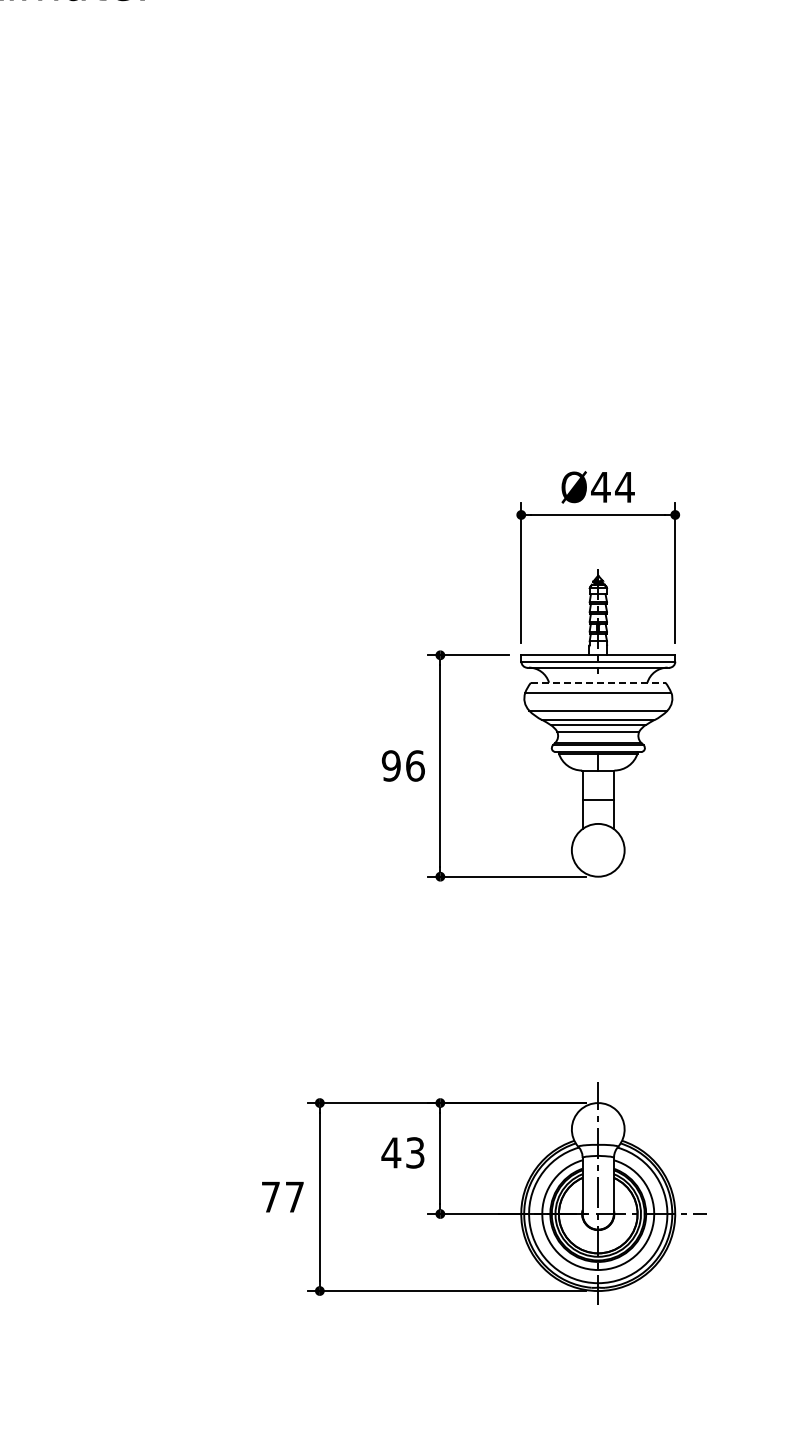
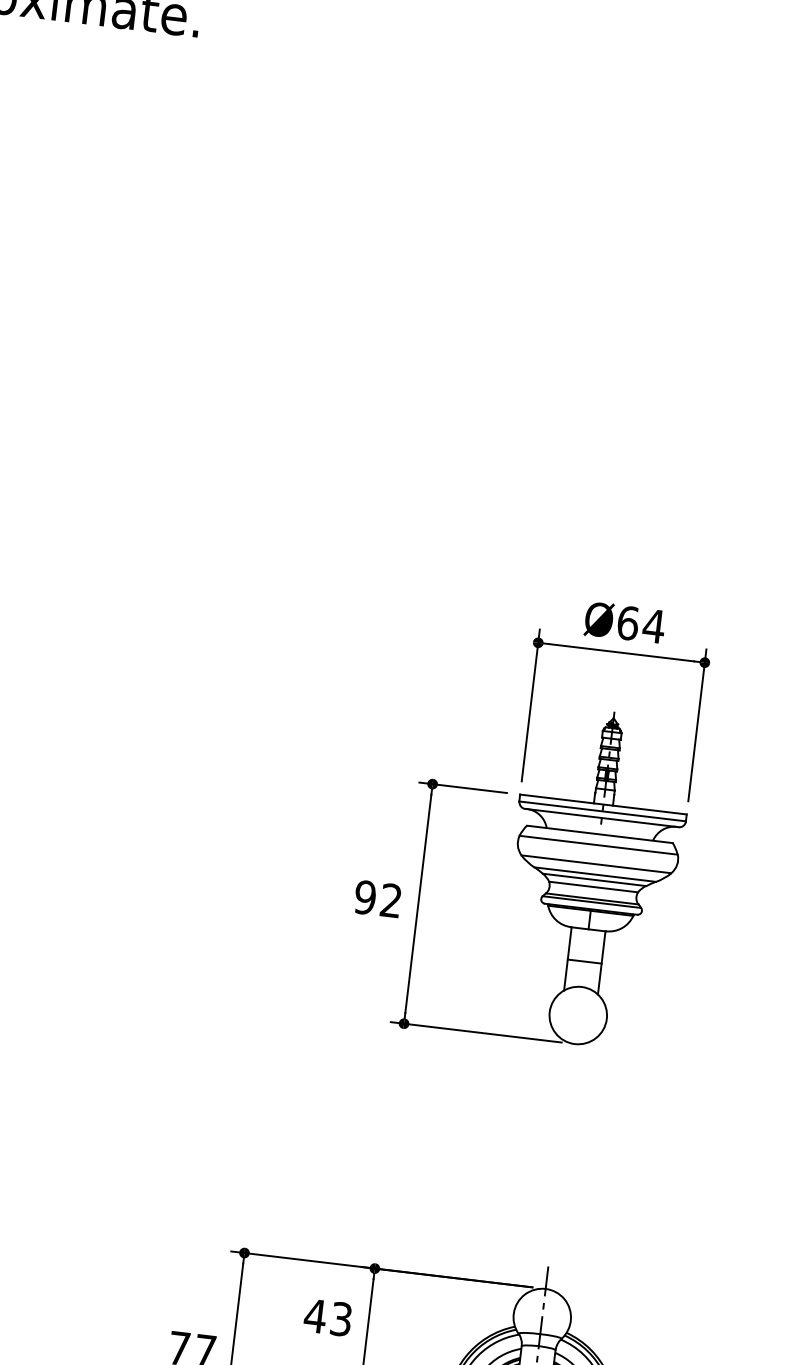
text: (600, 487) -> (627, 623), Ø44 -> Ø64
line: (598, 682) -> (600, 834), dashed -> solid
text: (415, 765) -> (391, 900), 96 -> 92

